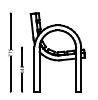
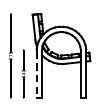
line: (34, 70) -> (36, 74), solid -> dashed

